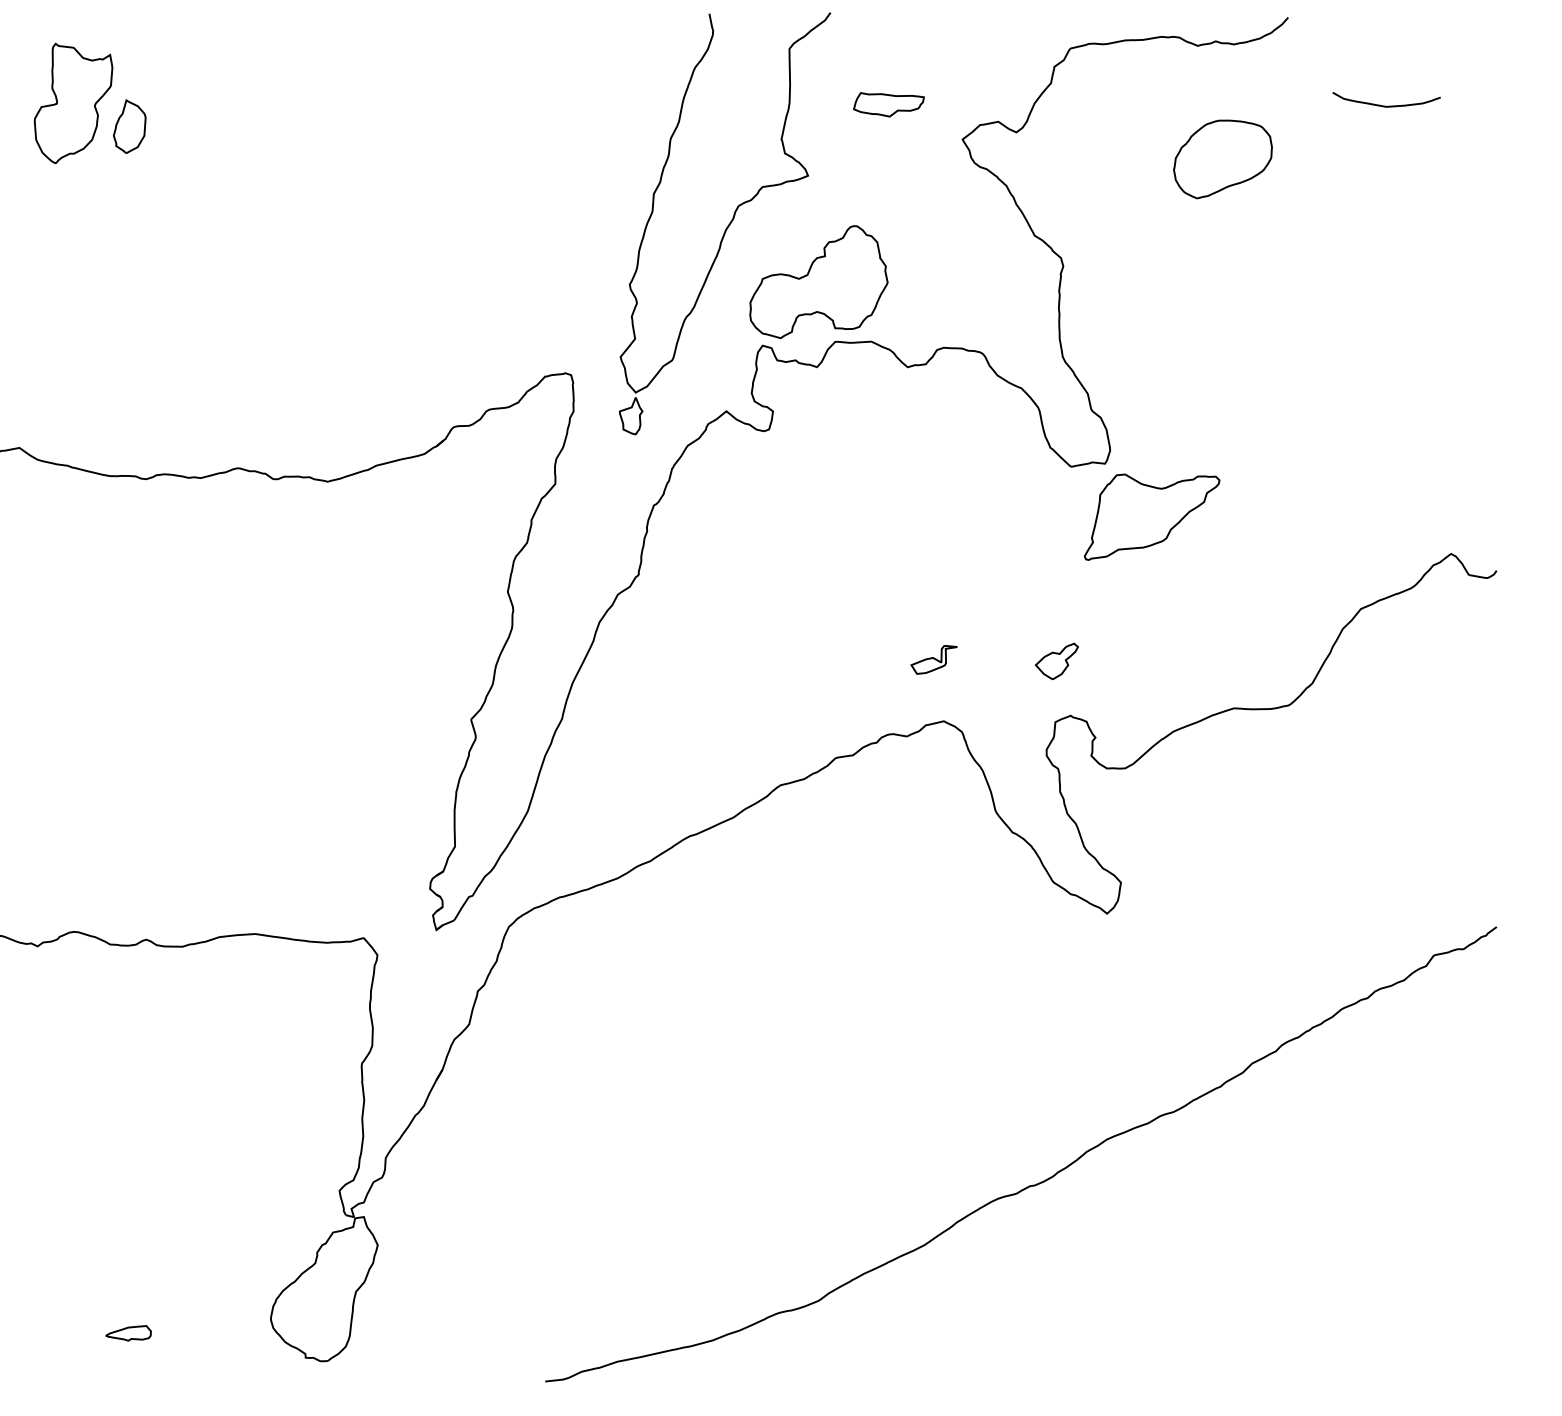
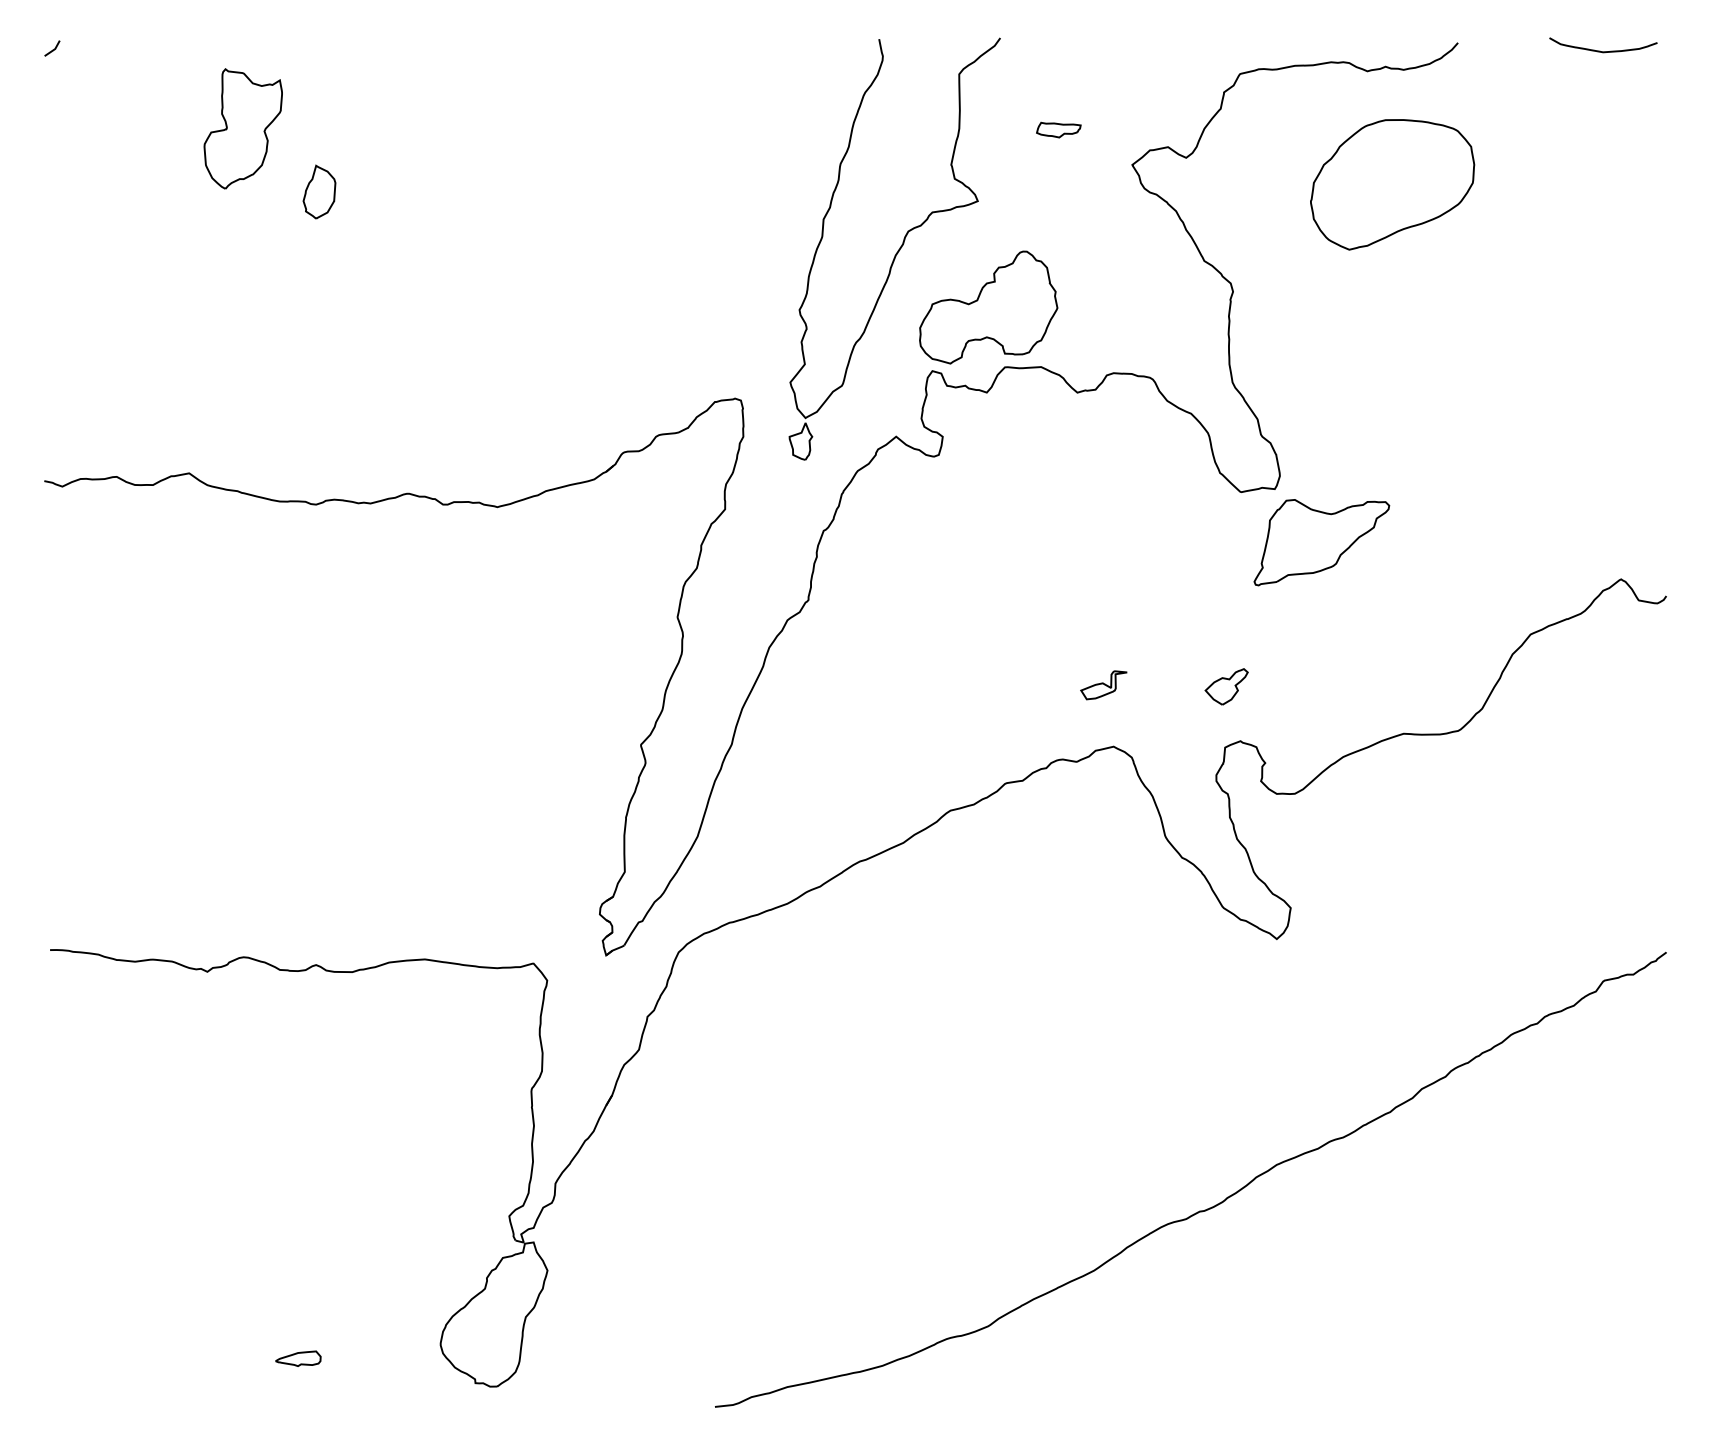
part: (888, 104) -> (1058, 129), size x0.62
curve: (1383, 105) -> (1600, 50), moved
part: (129, 126) -> (319, 191), moved
part: (1222, 159) -> (1392, 184), size x1.67

